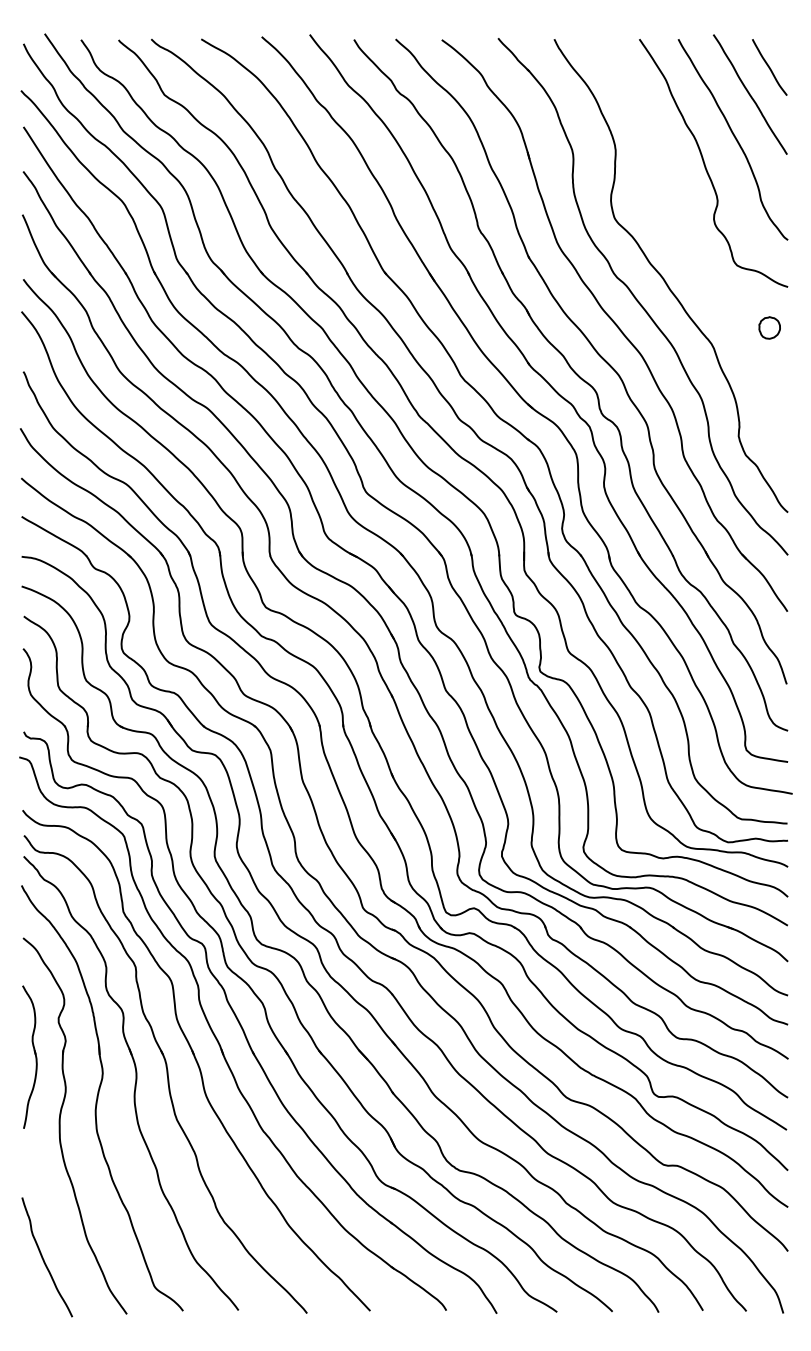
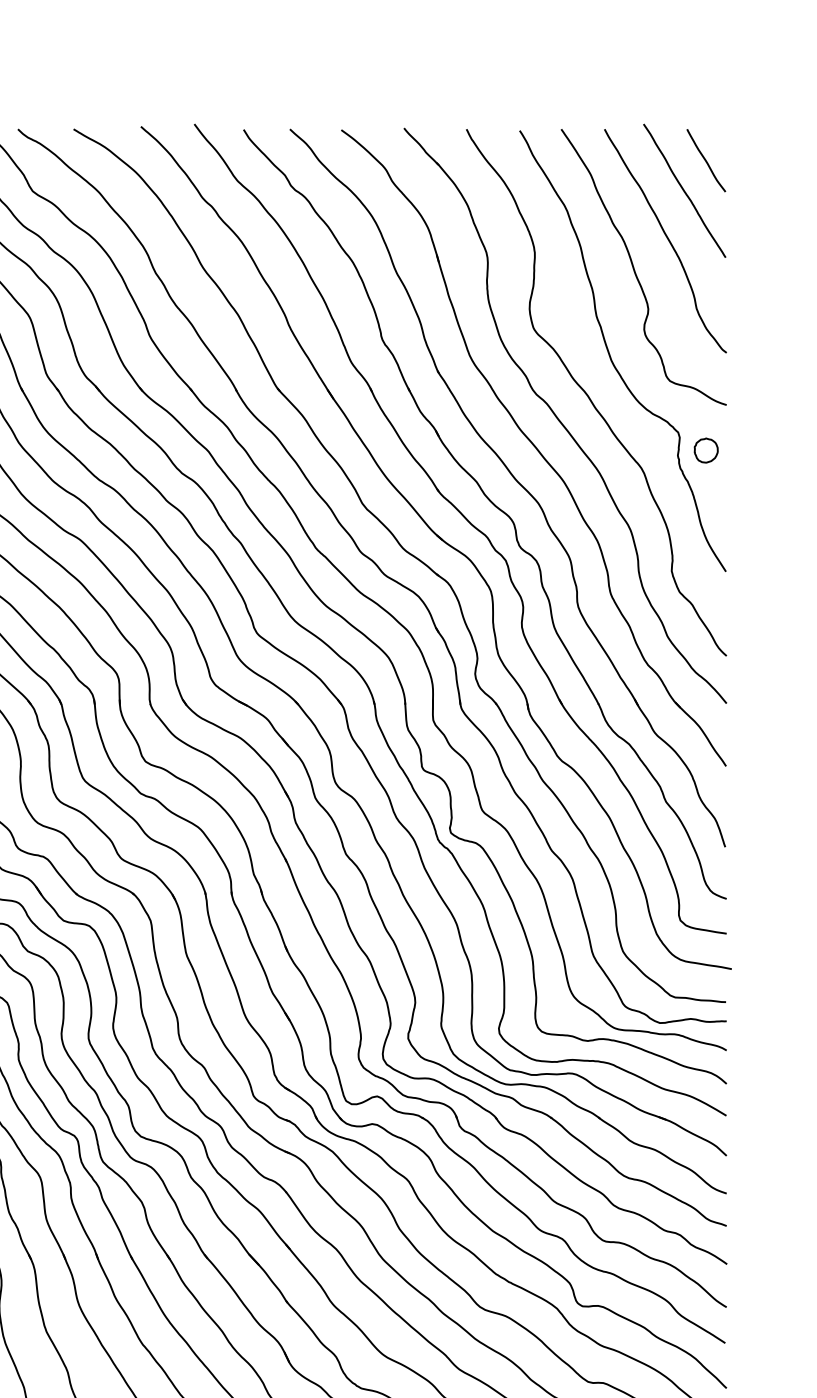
curve: (683, 240) -> (610, 353), added

